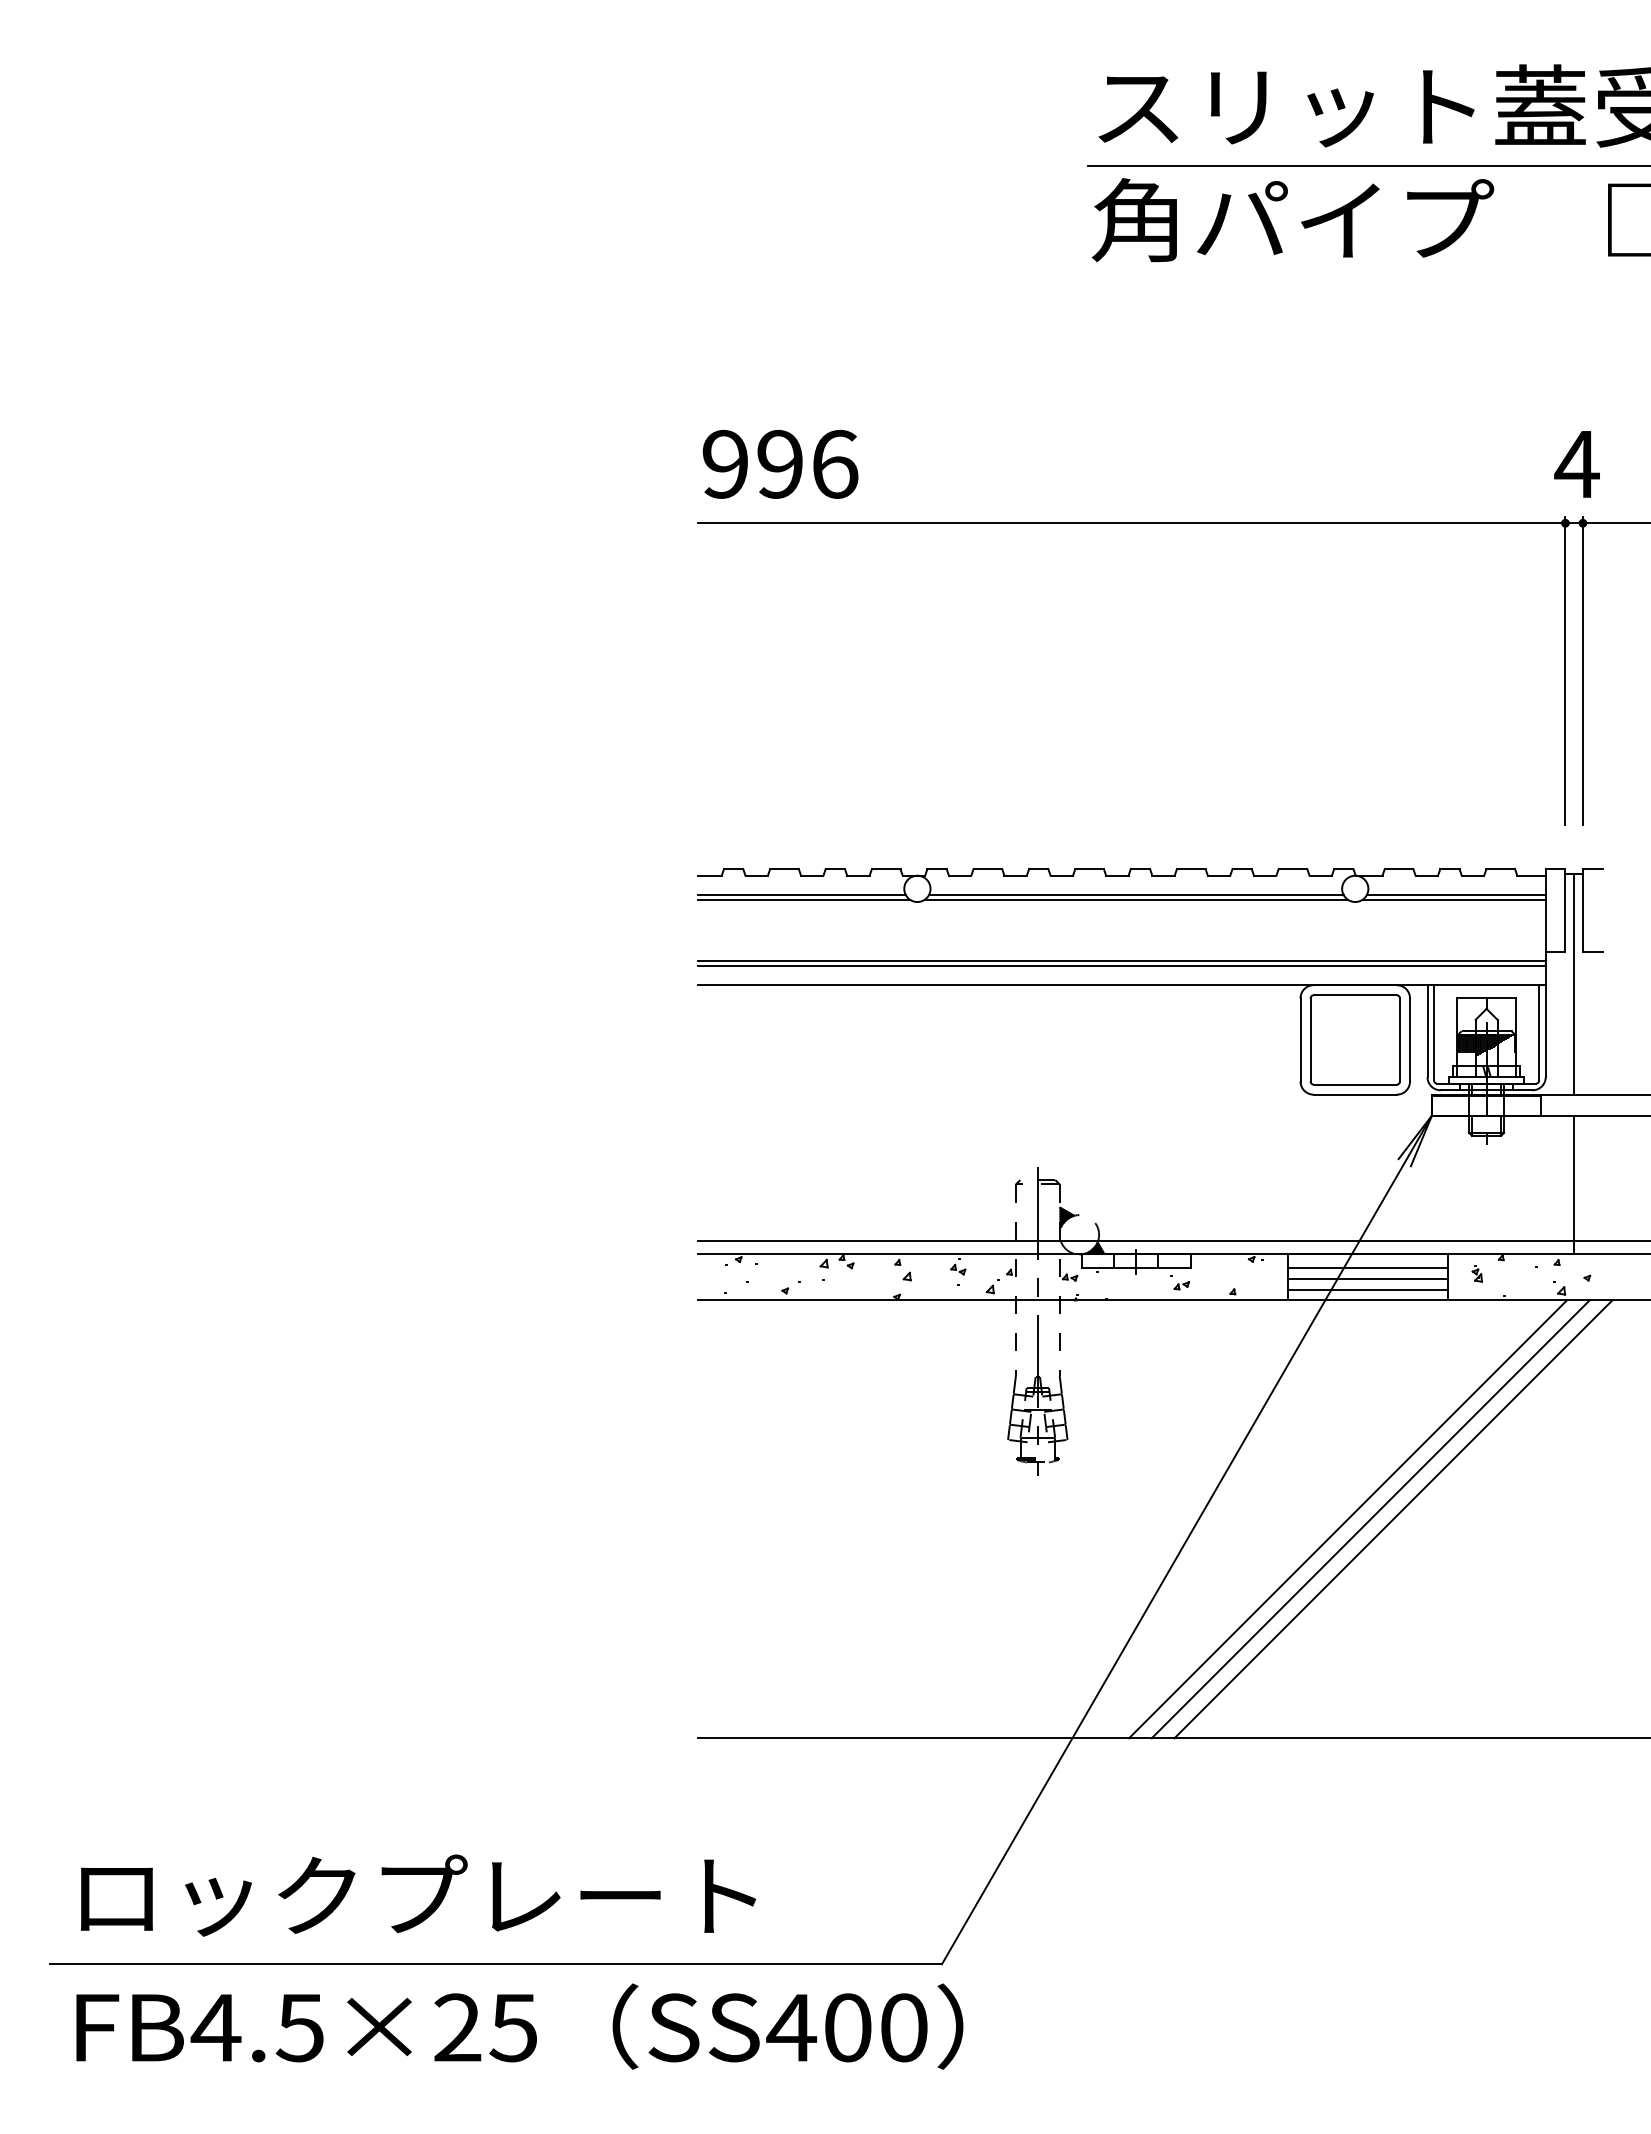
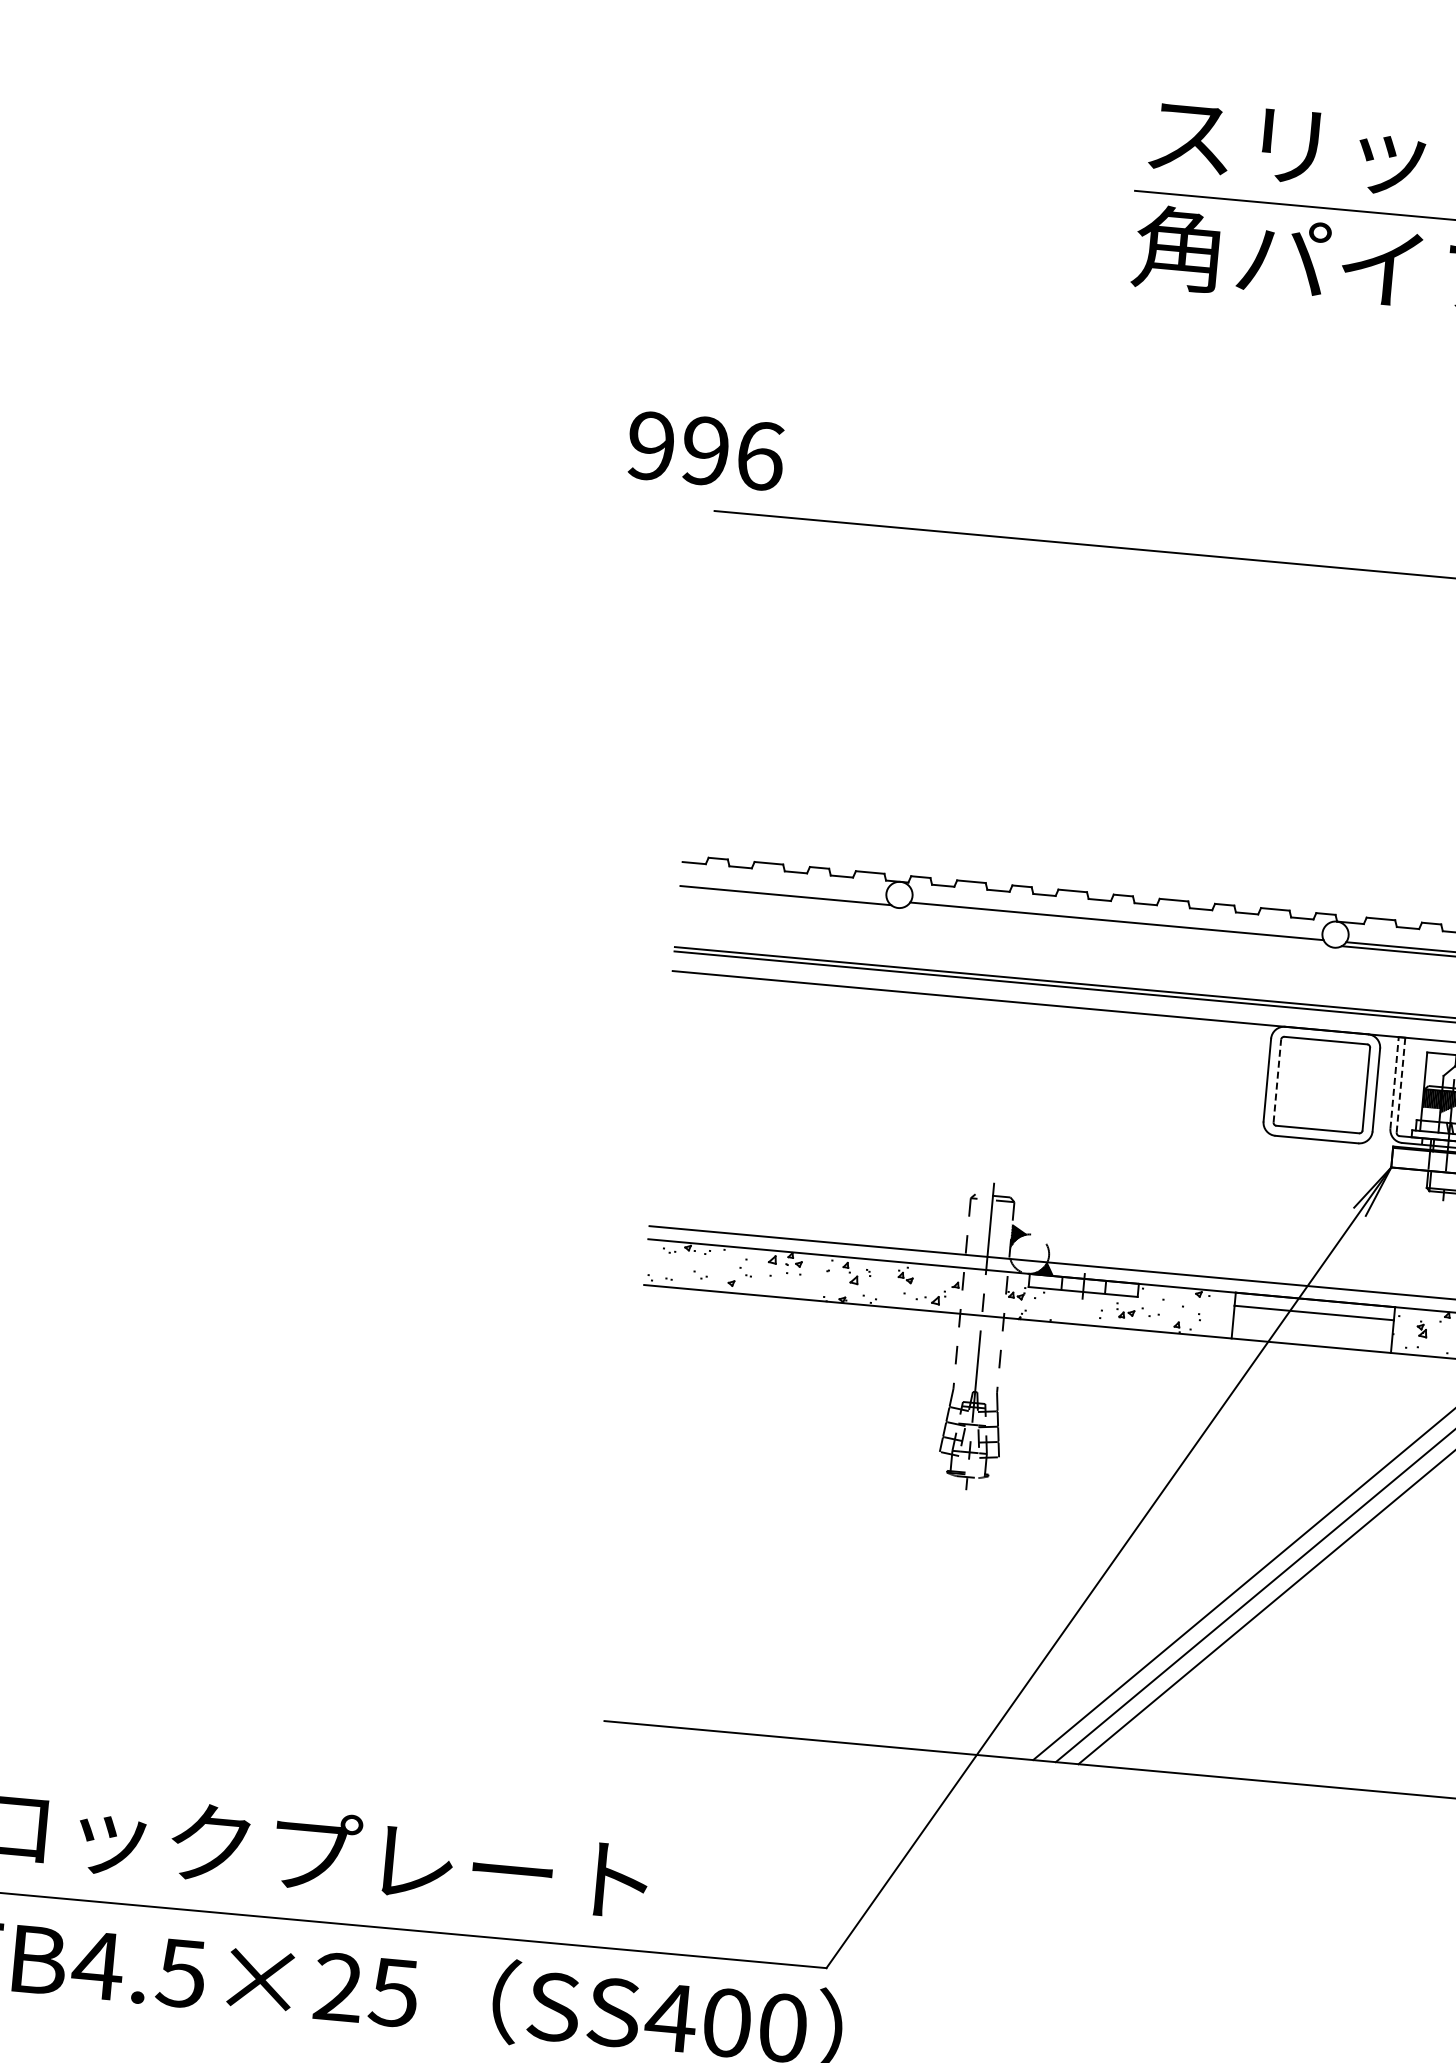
text: (780, 464) -> (705, 451), moved
line: (802, 895) -> (784, 891), removed
line: (1136, 899) -> (1116, 925), removed
line: (1427, 1031) -> (1394, 1083), solid -> dashed
line: (1434, 1032) -> (1401, 1084), solid -> dashed
line: (1310, 1039) -> (1277, 1080), solid -> dashed
line: (1368, 1278) -> (1313, 1323), removed
line: (1368, 1289) -> (1312, 1334), removed

